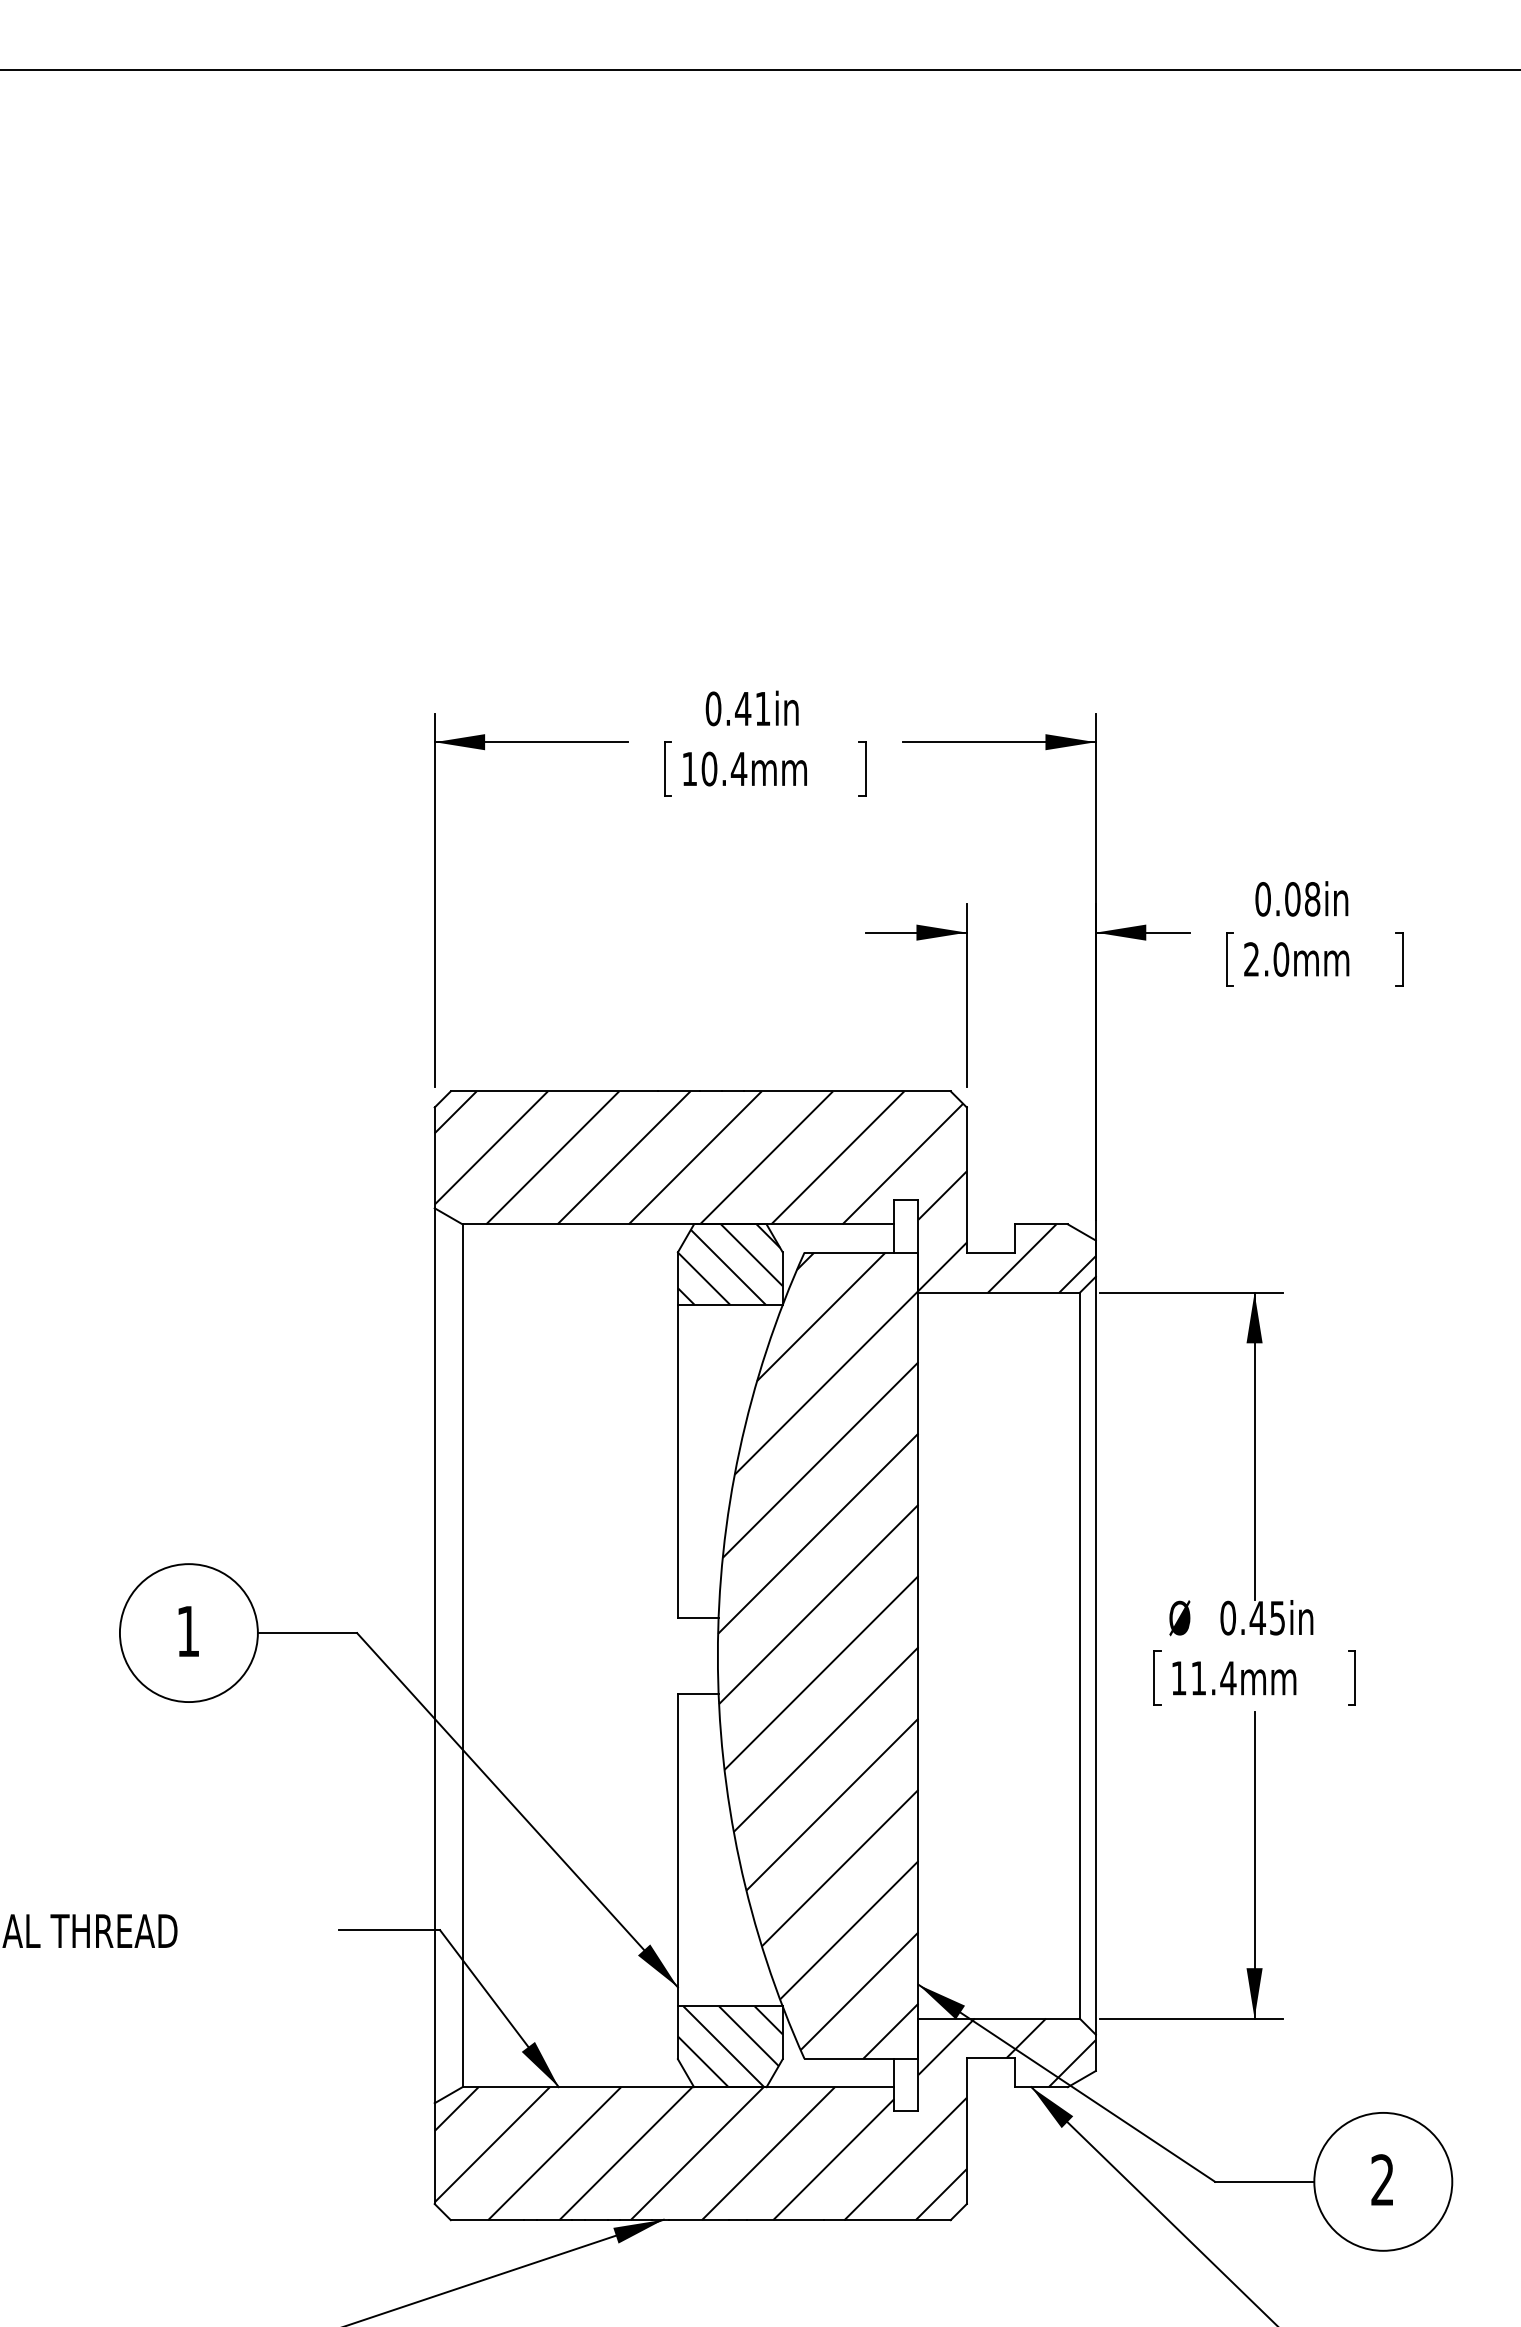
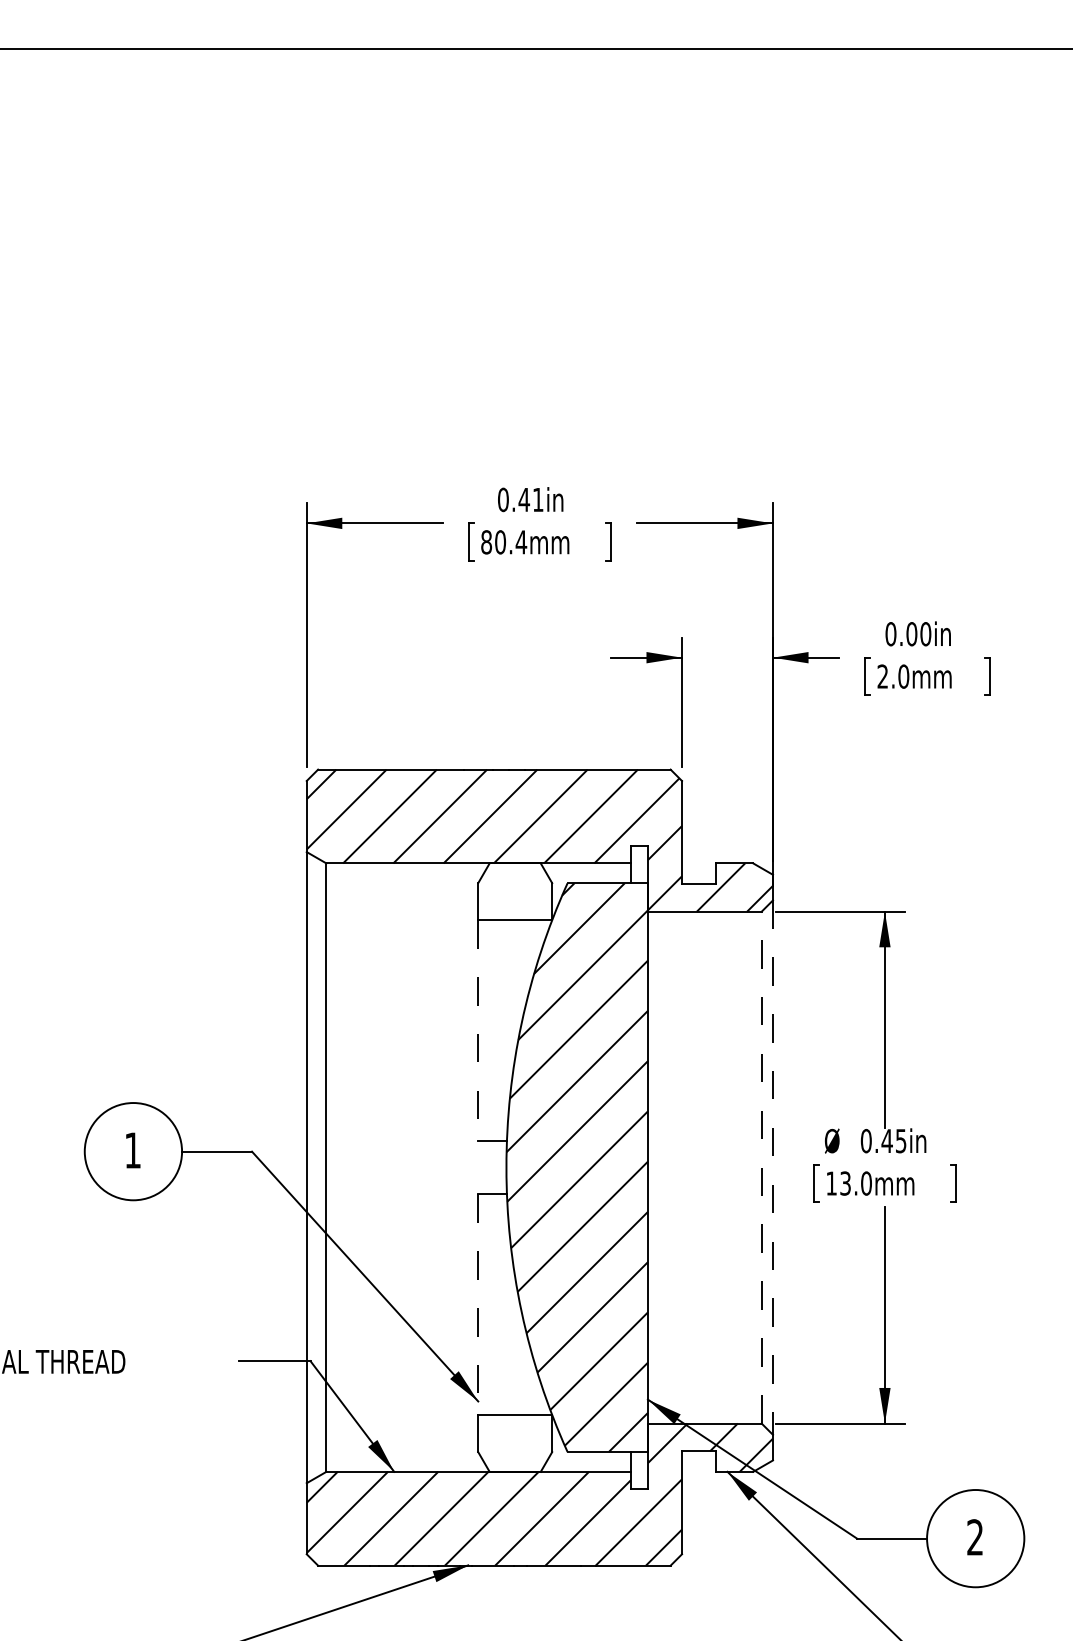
text: (689, 768) -> (486, 541), 10.4mm -> 80.4mm
text: (1312, 899) -> (925, 634), 0.08in -> 0.00in
hatch: (729, 1264) -> (514, 891), removed
line: (677, 1461) -> (477, 1030), solid -> dashed
line: (1079, 1655) -> (761, 1167), solid -> dashed
line: (1095, 1655) -> (772, 1167), solid -> dashed
text: (1213, 1678) -> (855, 1183), 11.4mm -> 13.0mm
line: (677, 1850) -> (477, 1304), solid -> dashed
hatch: (729, 2046) -> (514, 1443), removed

